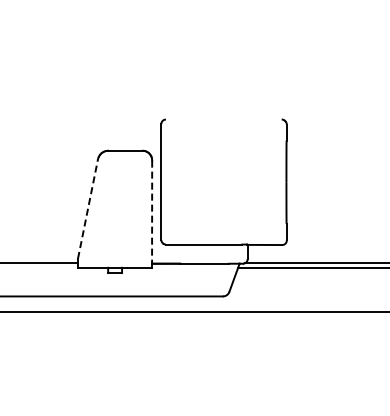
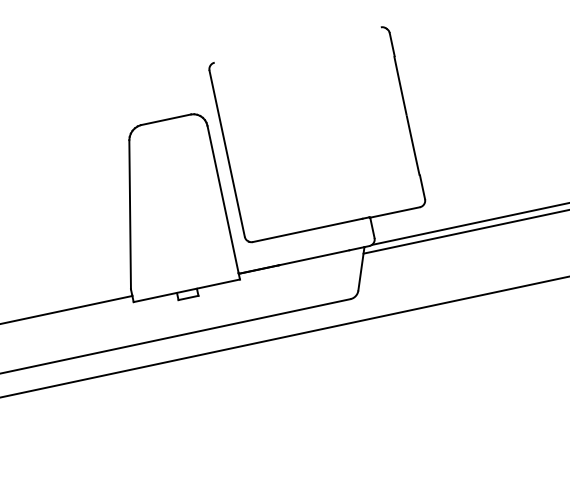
line: (88, 208) -> (130, 213), dashed -> solid
line: (152, 212) -> (223, 200), dashed -> solid

